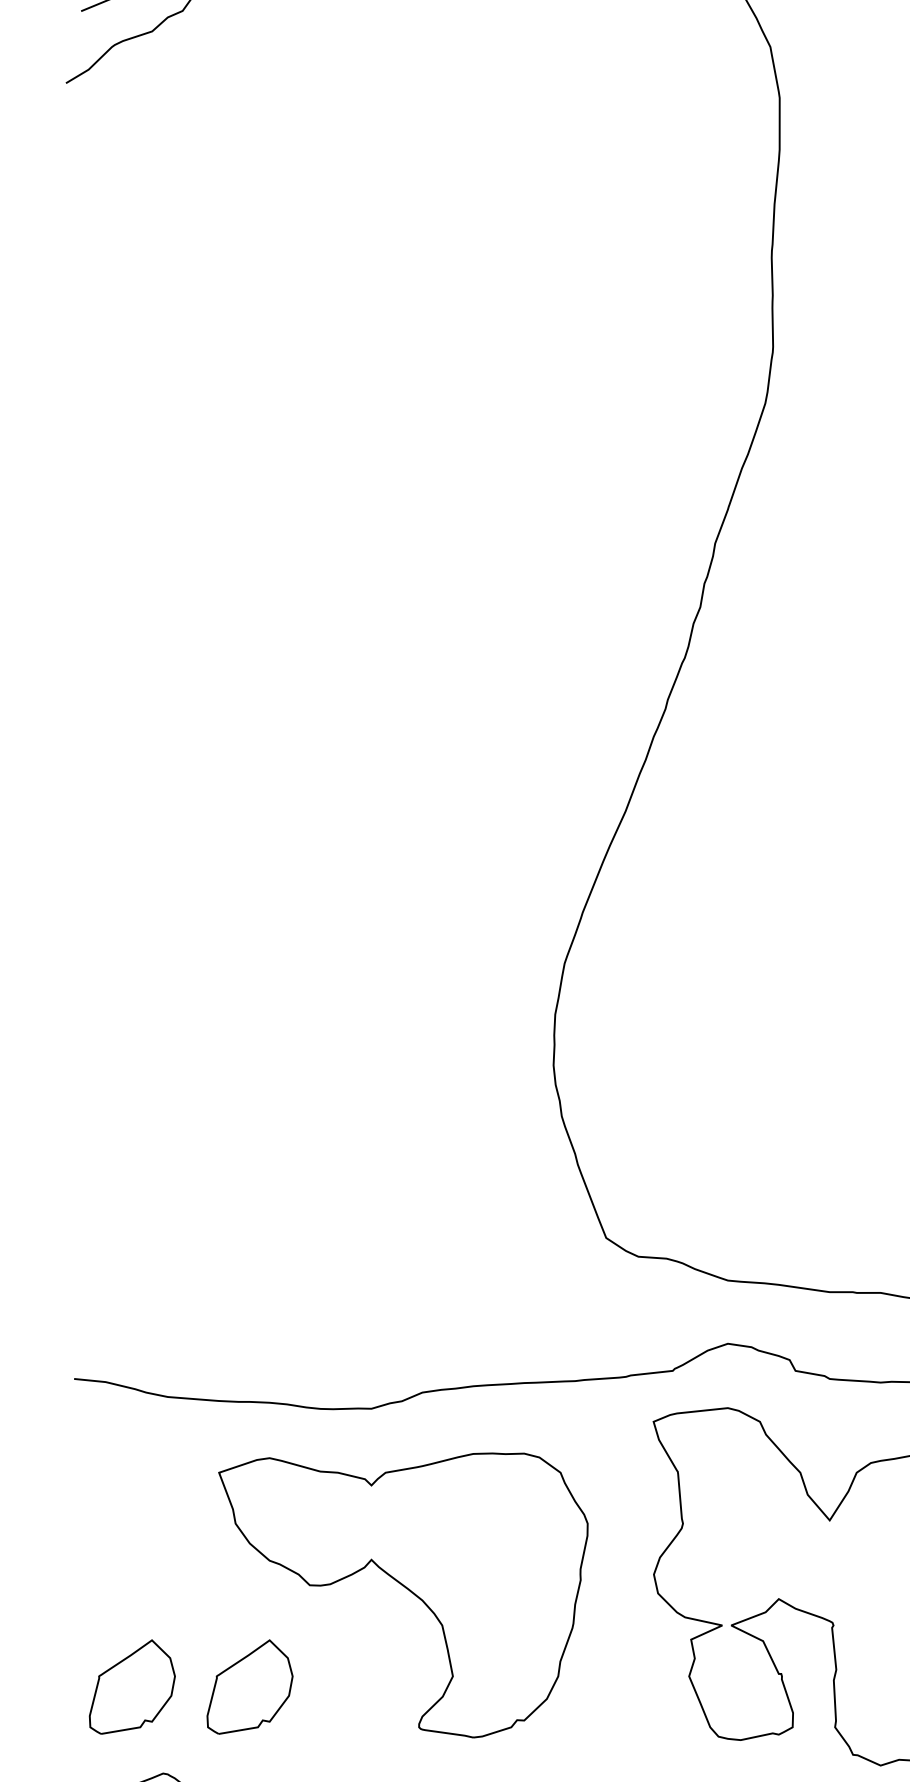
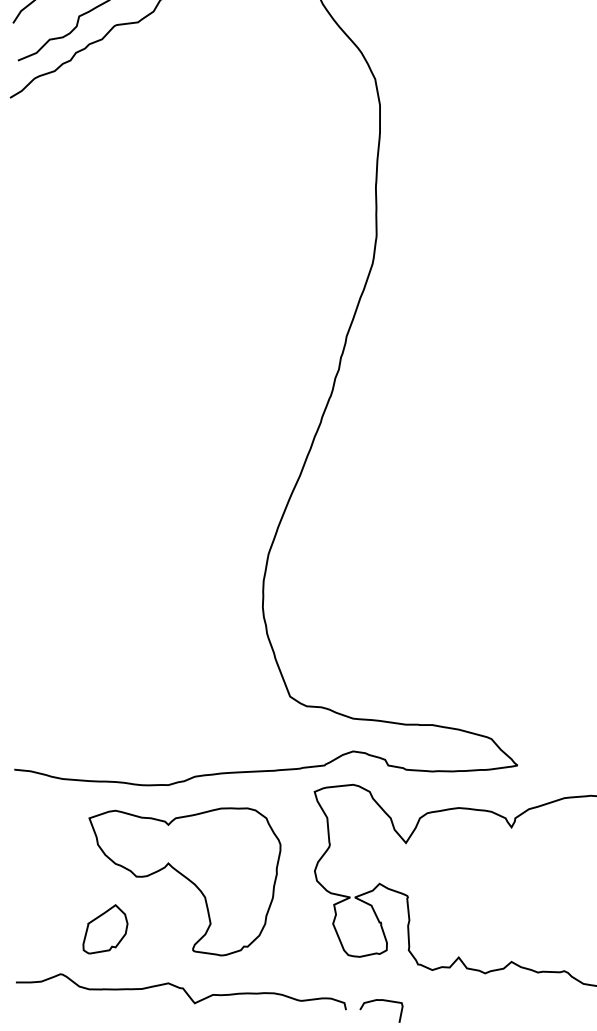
part: (132, 1687) -> (44, 929), removed

